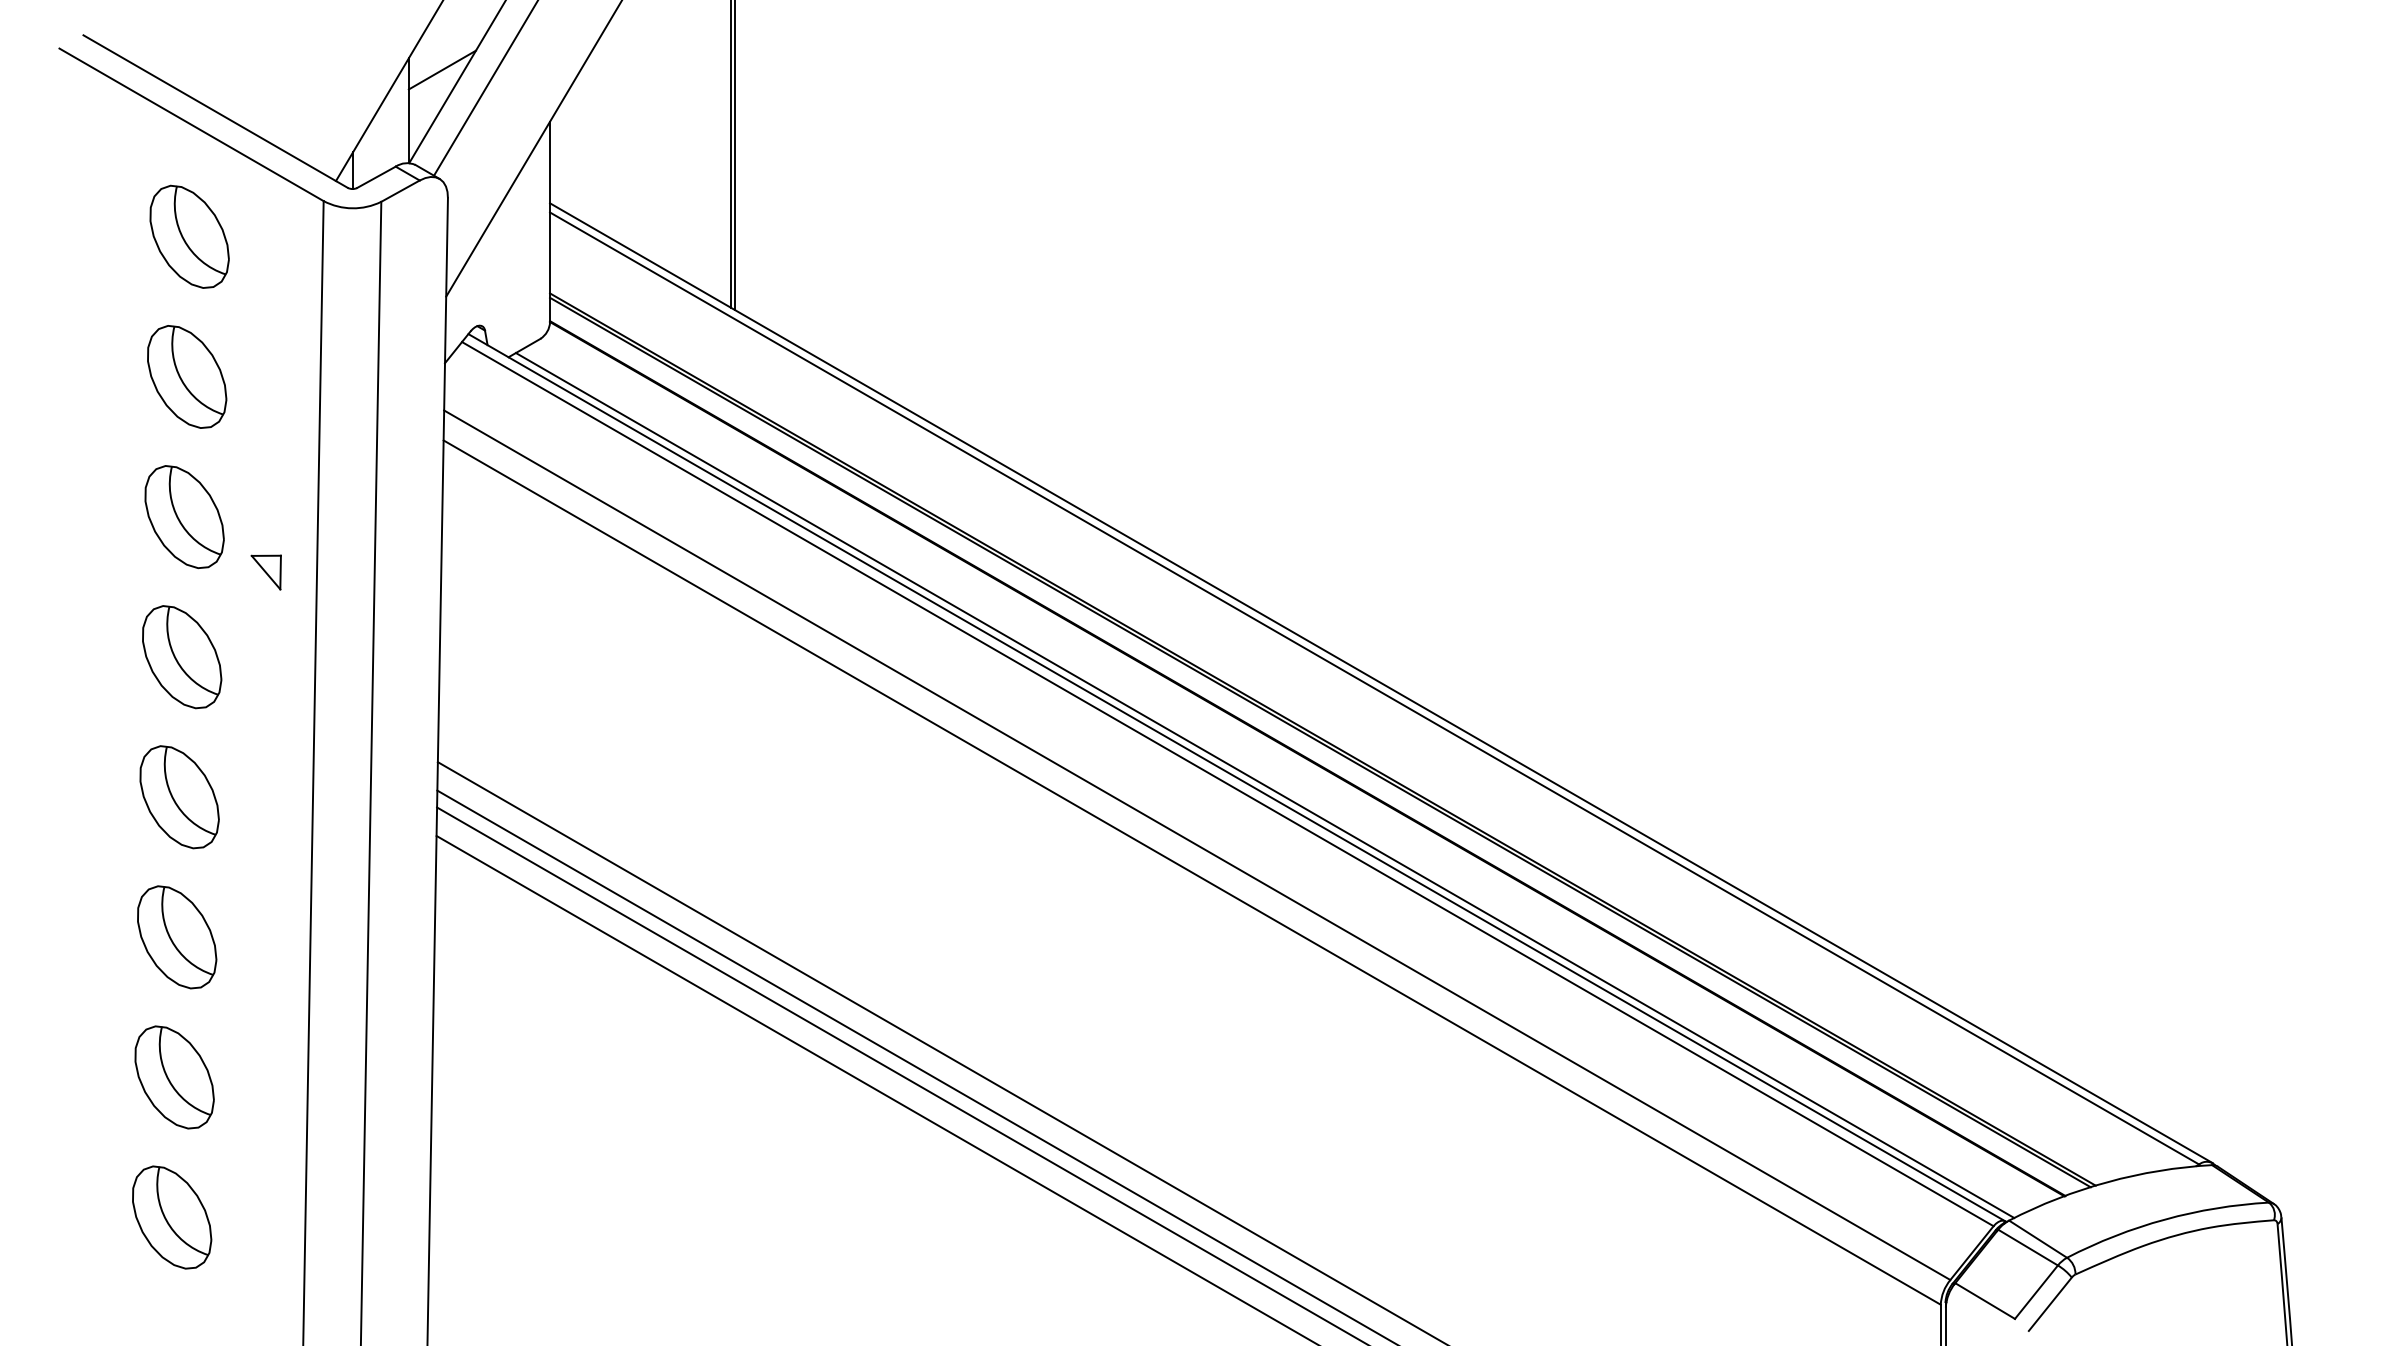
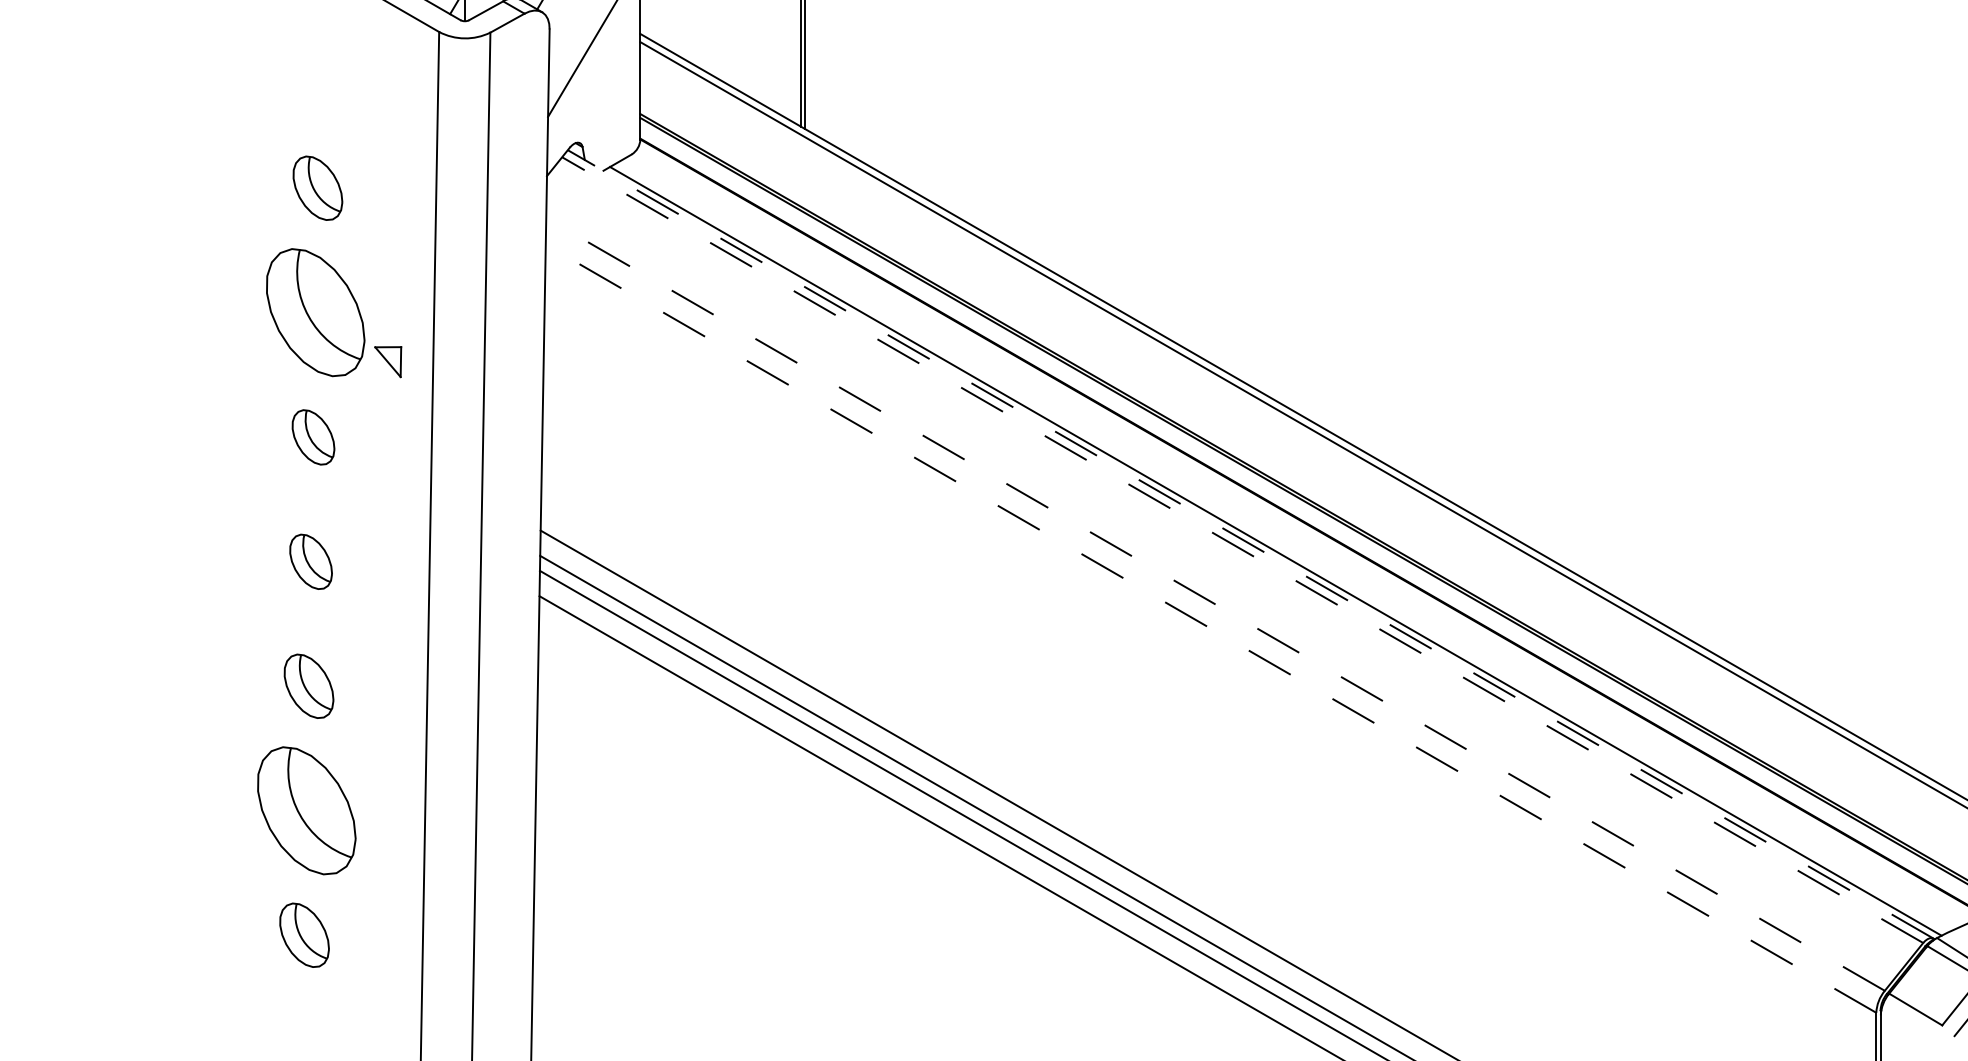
part: (189, 236) -> (319, 63), removed
part: (187, 376) -> (318, 187), size x0.7
part: (184, 517) -> (315, 313), size x1.4
part: (182, 657) -> (313, 437), size x0.6
line: (1236, 777) -> (1250, 544), solid -> dashed
line: (1227, 783) -> (1242, 549), solid -> dashed
part: (179, 797) -> (311, 562), size x0.6
line: (1197, 845) -> (1215, 604), solid -> dashed
line: (1191, 872) -> (1210, 628), solid -> dashed
part: (177, 937) -> (309, 686), size x0.7
part: (174, 1077) -> (306, 810), size x1.4
part: (172, 1217) -> (304, 935), size x0.7

